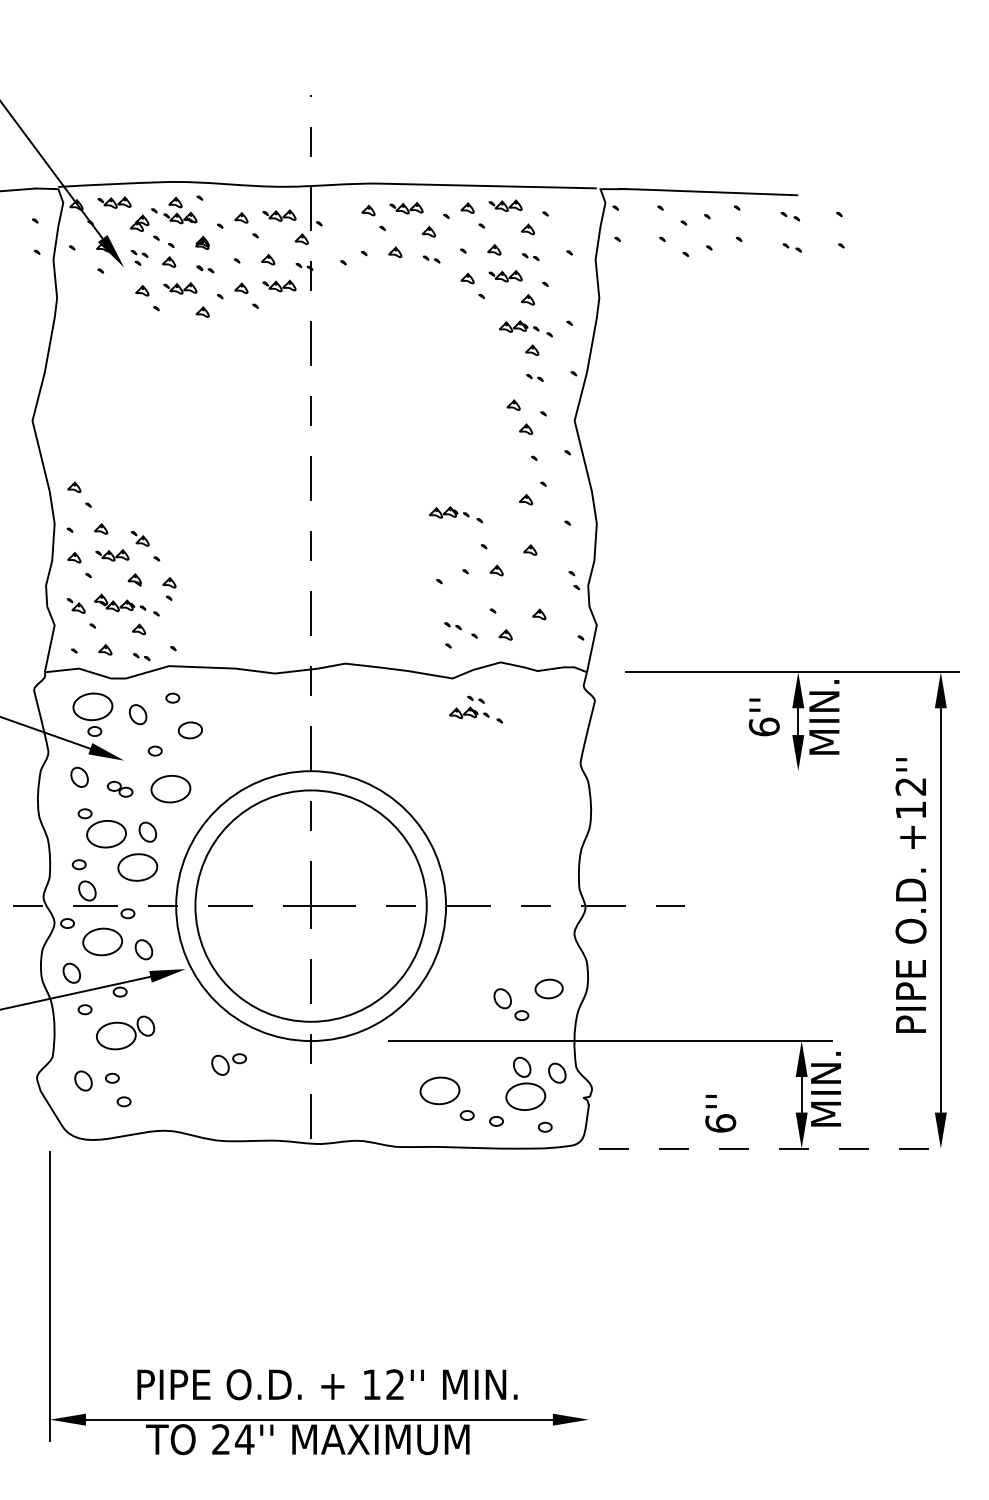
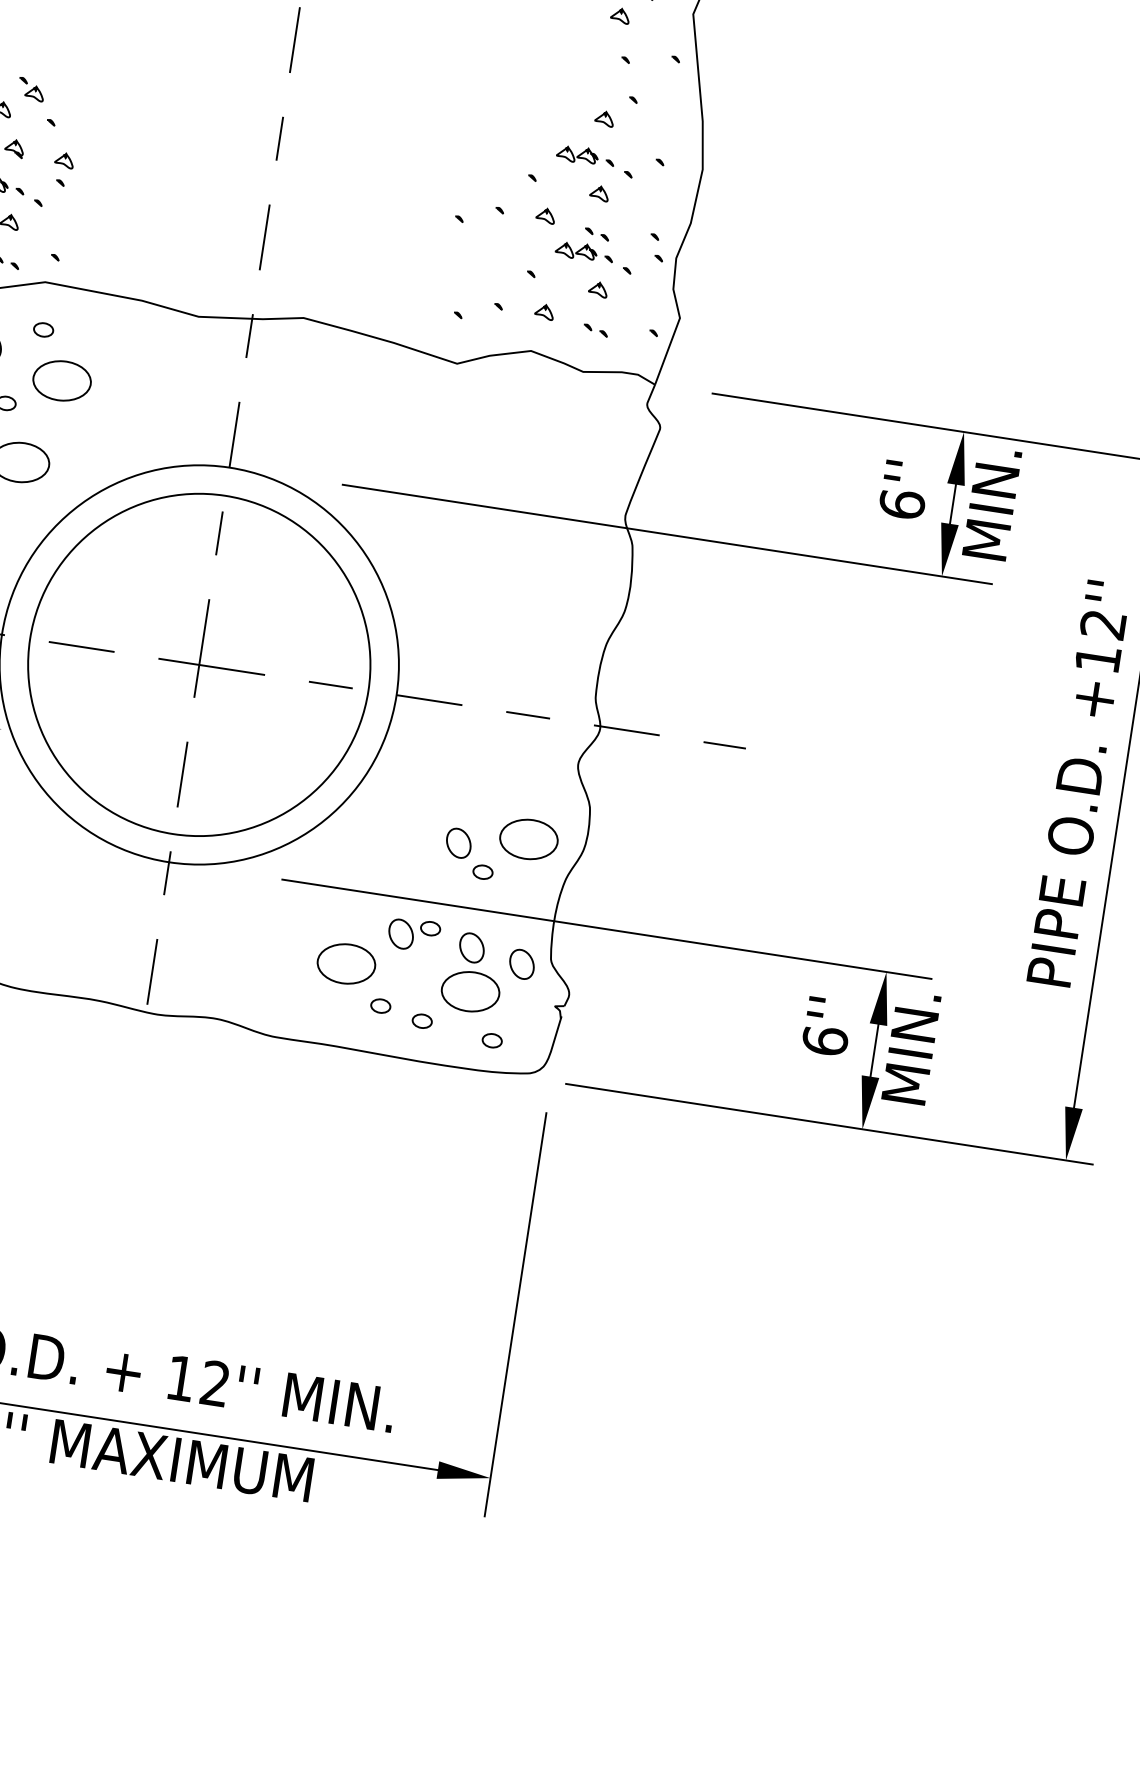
part: (455, 514) -> (594, 160), moved
part: (452, 626) -> (595, 330), moved
part: (476, 709) -> (595, 248), moved
part: (190, 730) -> (62, 381), size x1.67
line: (610, 771) -> (667, 535), added
part: (548, 988) -> (528, 838), size x1.43
part: (228, 1064) -> (413, 934), moved
text: (720, 1113) -> (827, 1026), moved
line: (779, 1148) -> (830, 1124), dashed -> solid
line: (588, 1307) -> (515, 1313), added

